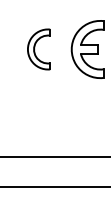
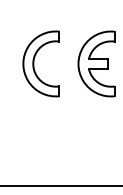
part: (38, 49) -> (40, 63), size x1.43

